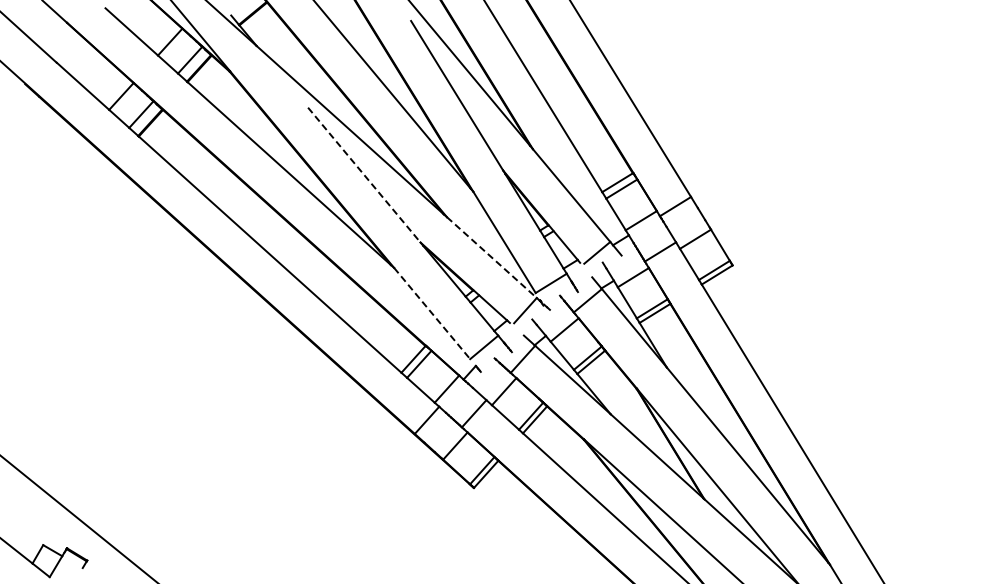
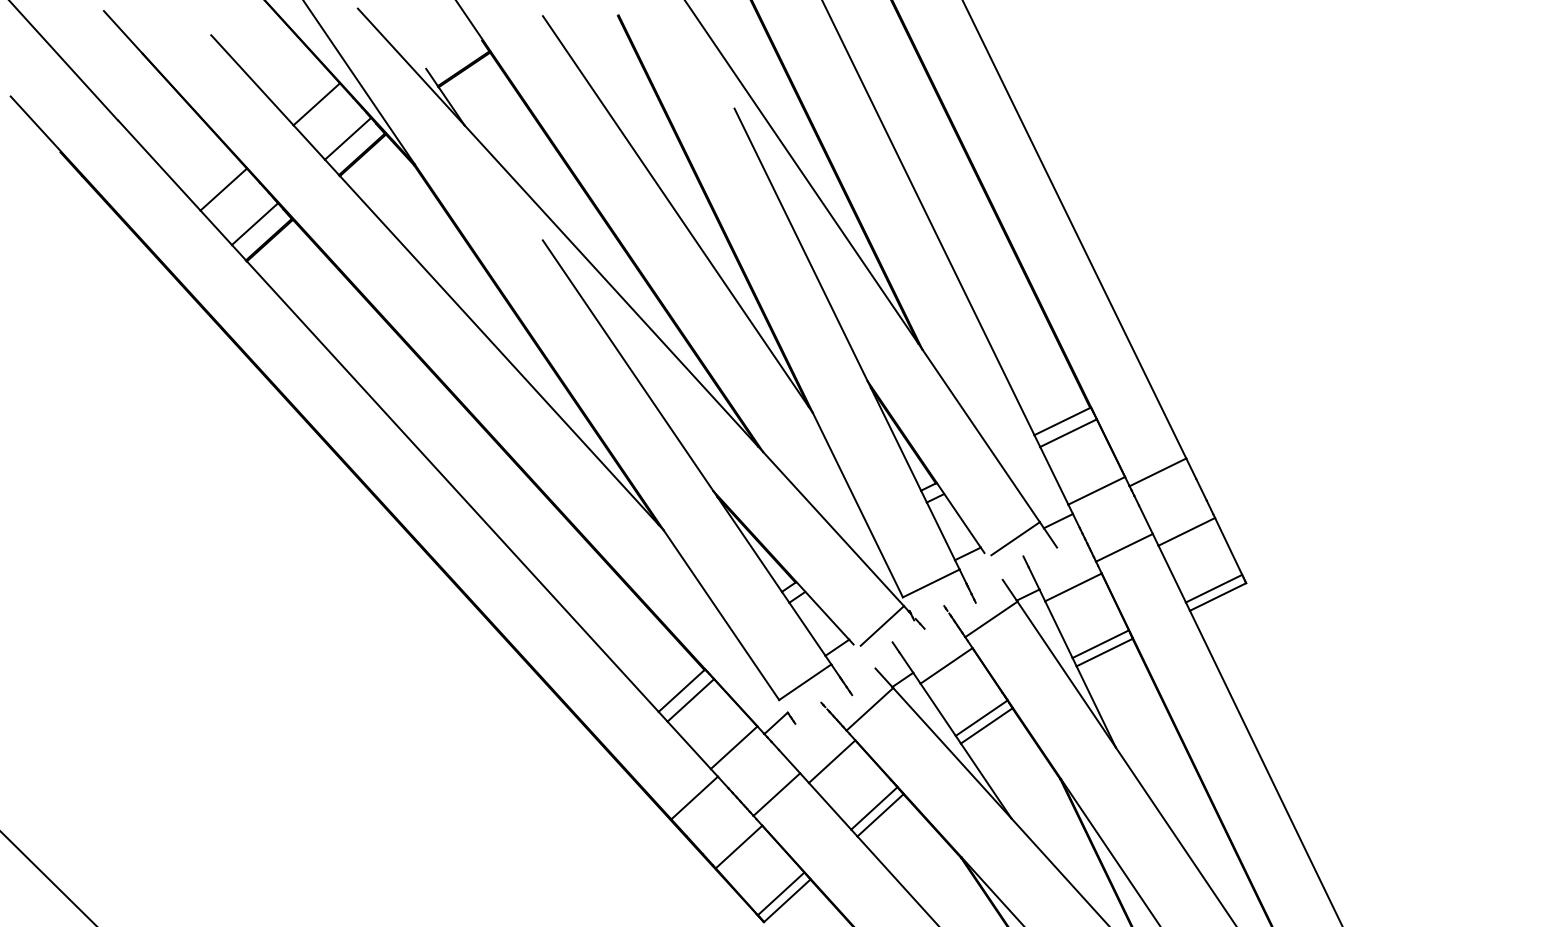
line: (364, 175) -> (628, 366), dashed -> solid
line: (492, 257) -> (834, 529), dashed -> solid
line: (432, 313) -> (722, 615), dashed -> solid

